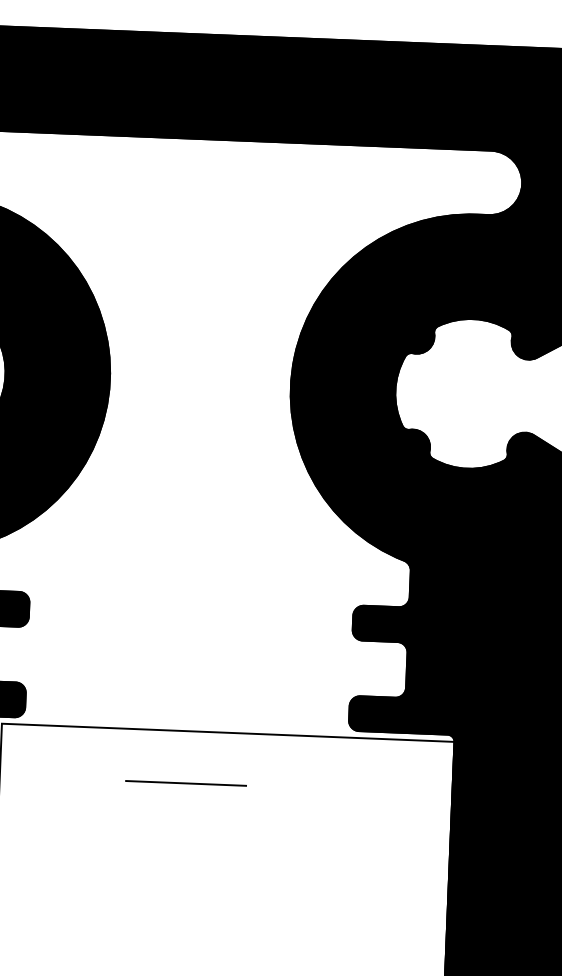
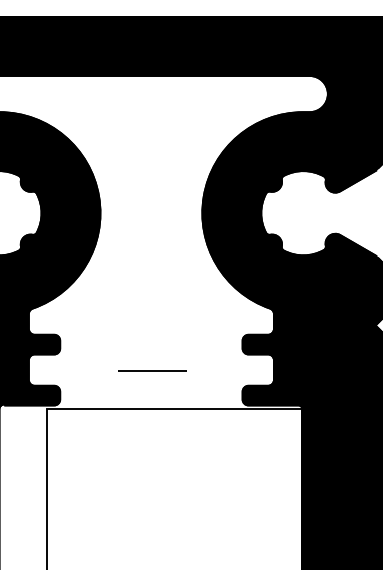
line: (186, 782) -> (152, 370), moved

